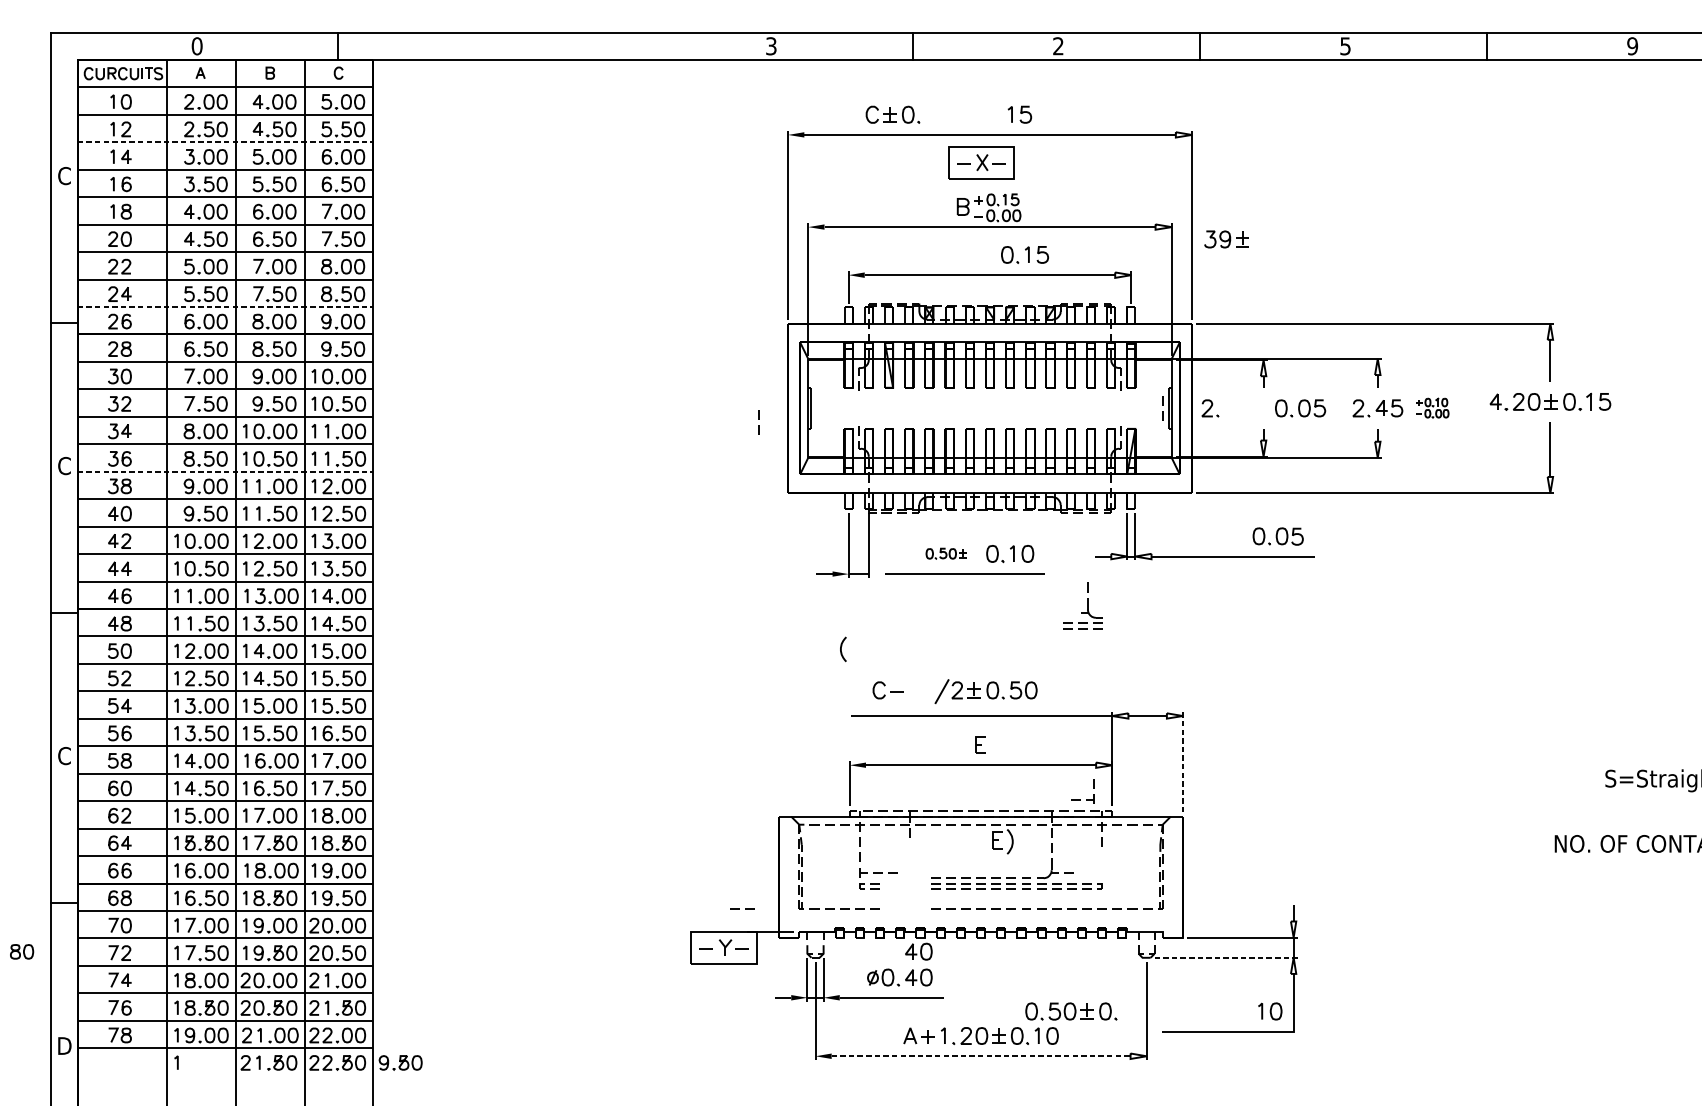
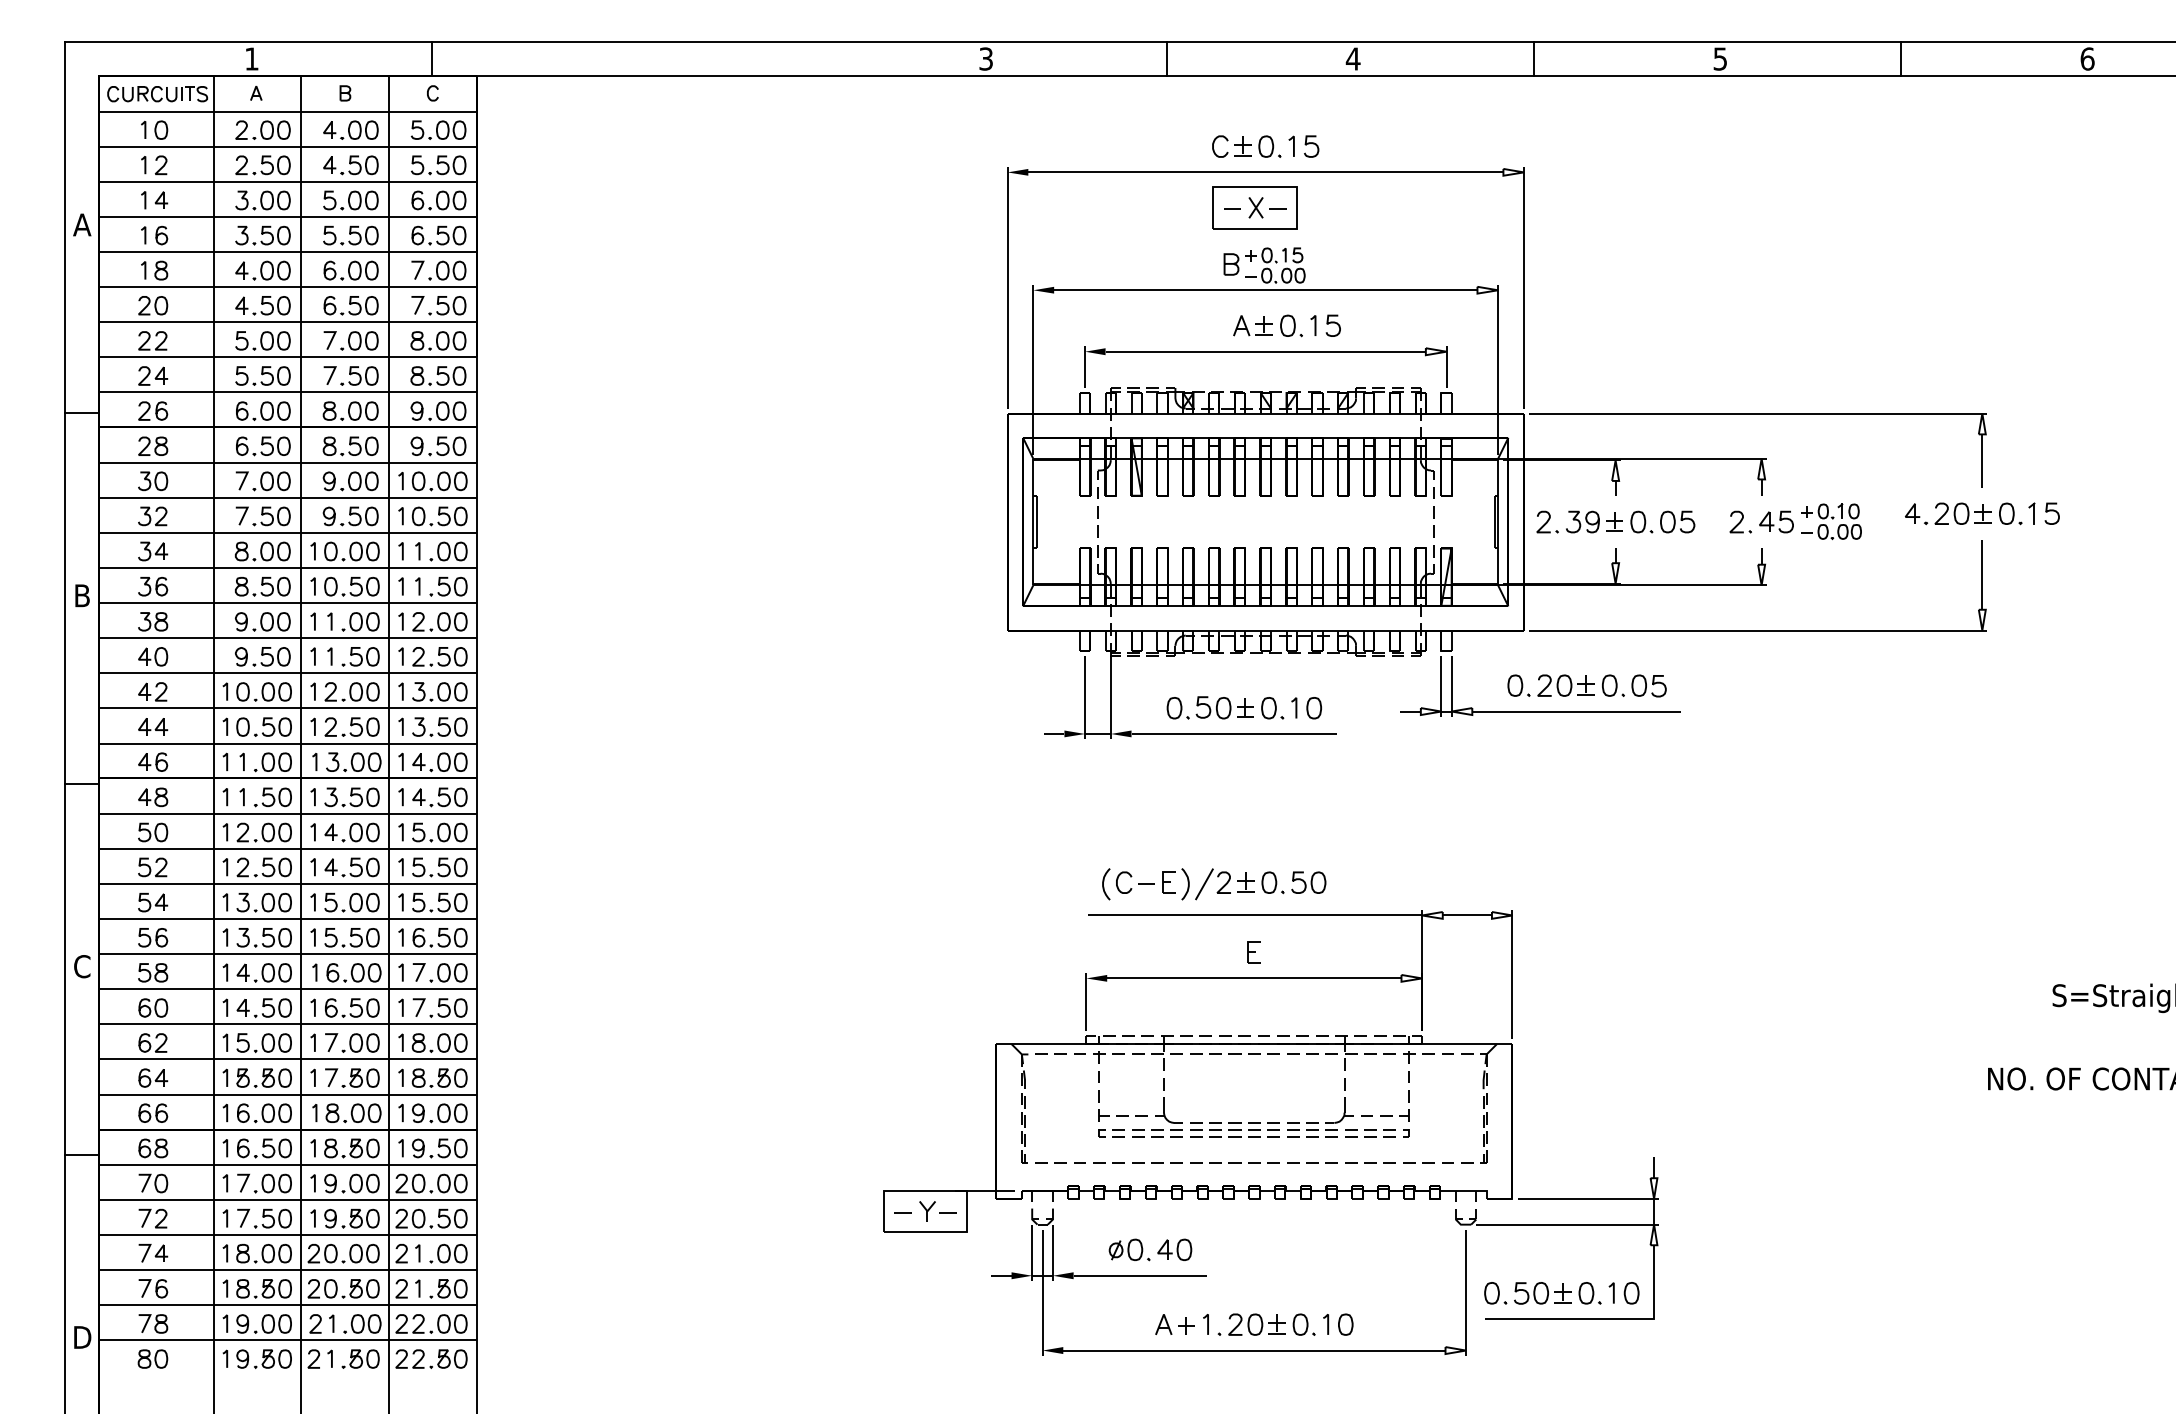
text: (196, 45) -> (251, 58), 0 -> 1
text: (1057, 45) -> (1352, 58), 2 -> 4
text: (1632, 45) -> (2087, 58), 9 -> 6
part: (892, 114) -> (1246, 146), moved
line: (225, 142) -> (288, 181), dashed -> solid
text: (64, 175) -> (82, 224), C -> A
part: (1226, 239) -> (1594, 521), moved
part: (979, 254) -> (1252, 325), added
line: (225, 307) -> (288, 392), dashed -> solid
line: (1162, 405) -> (1433, 518), moved
part: (1432, 407) -> (1831, 521), size x1.43
line: (759, 419) -> (1097, 518), moved
text: (64, 465) -> (82, 595), C -> B
line: (225, 471) -> (288, 602), dashed -> solid
part: (1212, 536) -> (1550, 685), added
part: (946, 553) -> (1209, 707), size x1.67
fill: (876, 573) -> (1120, 733), added
part: (1082, 605) -> (1157, 1107), moved
curve: (842, 651) -> (1104, 886), moved
line: (1182, 762) -> (1512, 974), dashed -> solid
part: (1080, 798) -> (1392, 1115), moved
part: (1002, 841) -> (1175, 884), moved
line: (739, 909) -> (945, 1162), removed
line: (905, 909) -> (1157, 1162), added
part: (21, 951) -> (152, 1358), moved
part: (918, 951) -> (1174, 1216), removed
line: (1226, 957) -> (1568, 1224), dashed -> solid
part: (1071, 1011) -> (1542, 1293), moved
line: (981, 1056) -> (1254, 1350), dashed -> solid
part: (400, 1062) -> (263, 1358), moved

